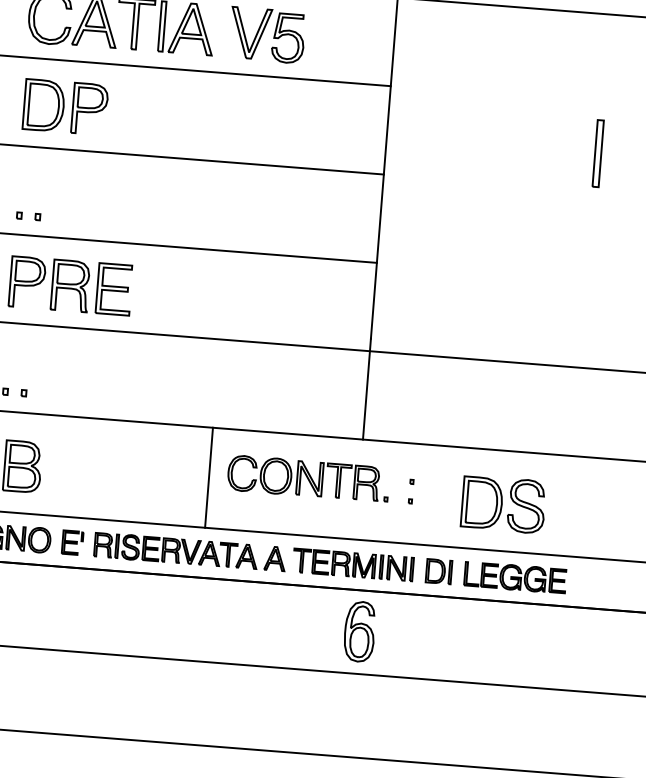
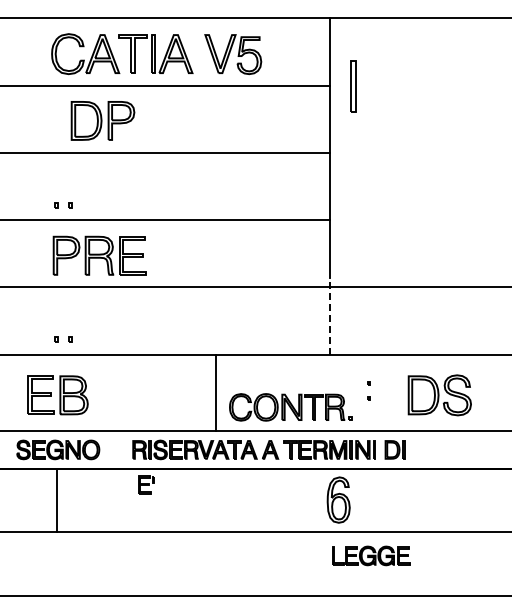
part: (64, 106) -> (102, 120), moved
part: (598, 153) -> (353, 86), moved
line: (366, 388) -> (329, 315), solid -> dashed
part: (308, 478) -> (290, 407), moved
part: (72, 542) -> (146, 484), moved
part: (515, 577) -> (371, 555), moved

